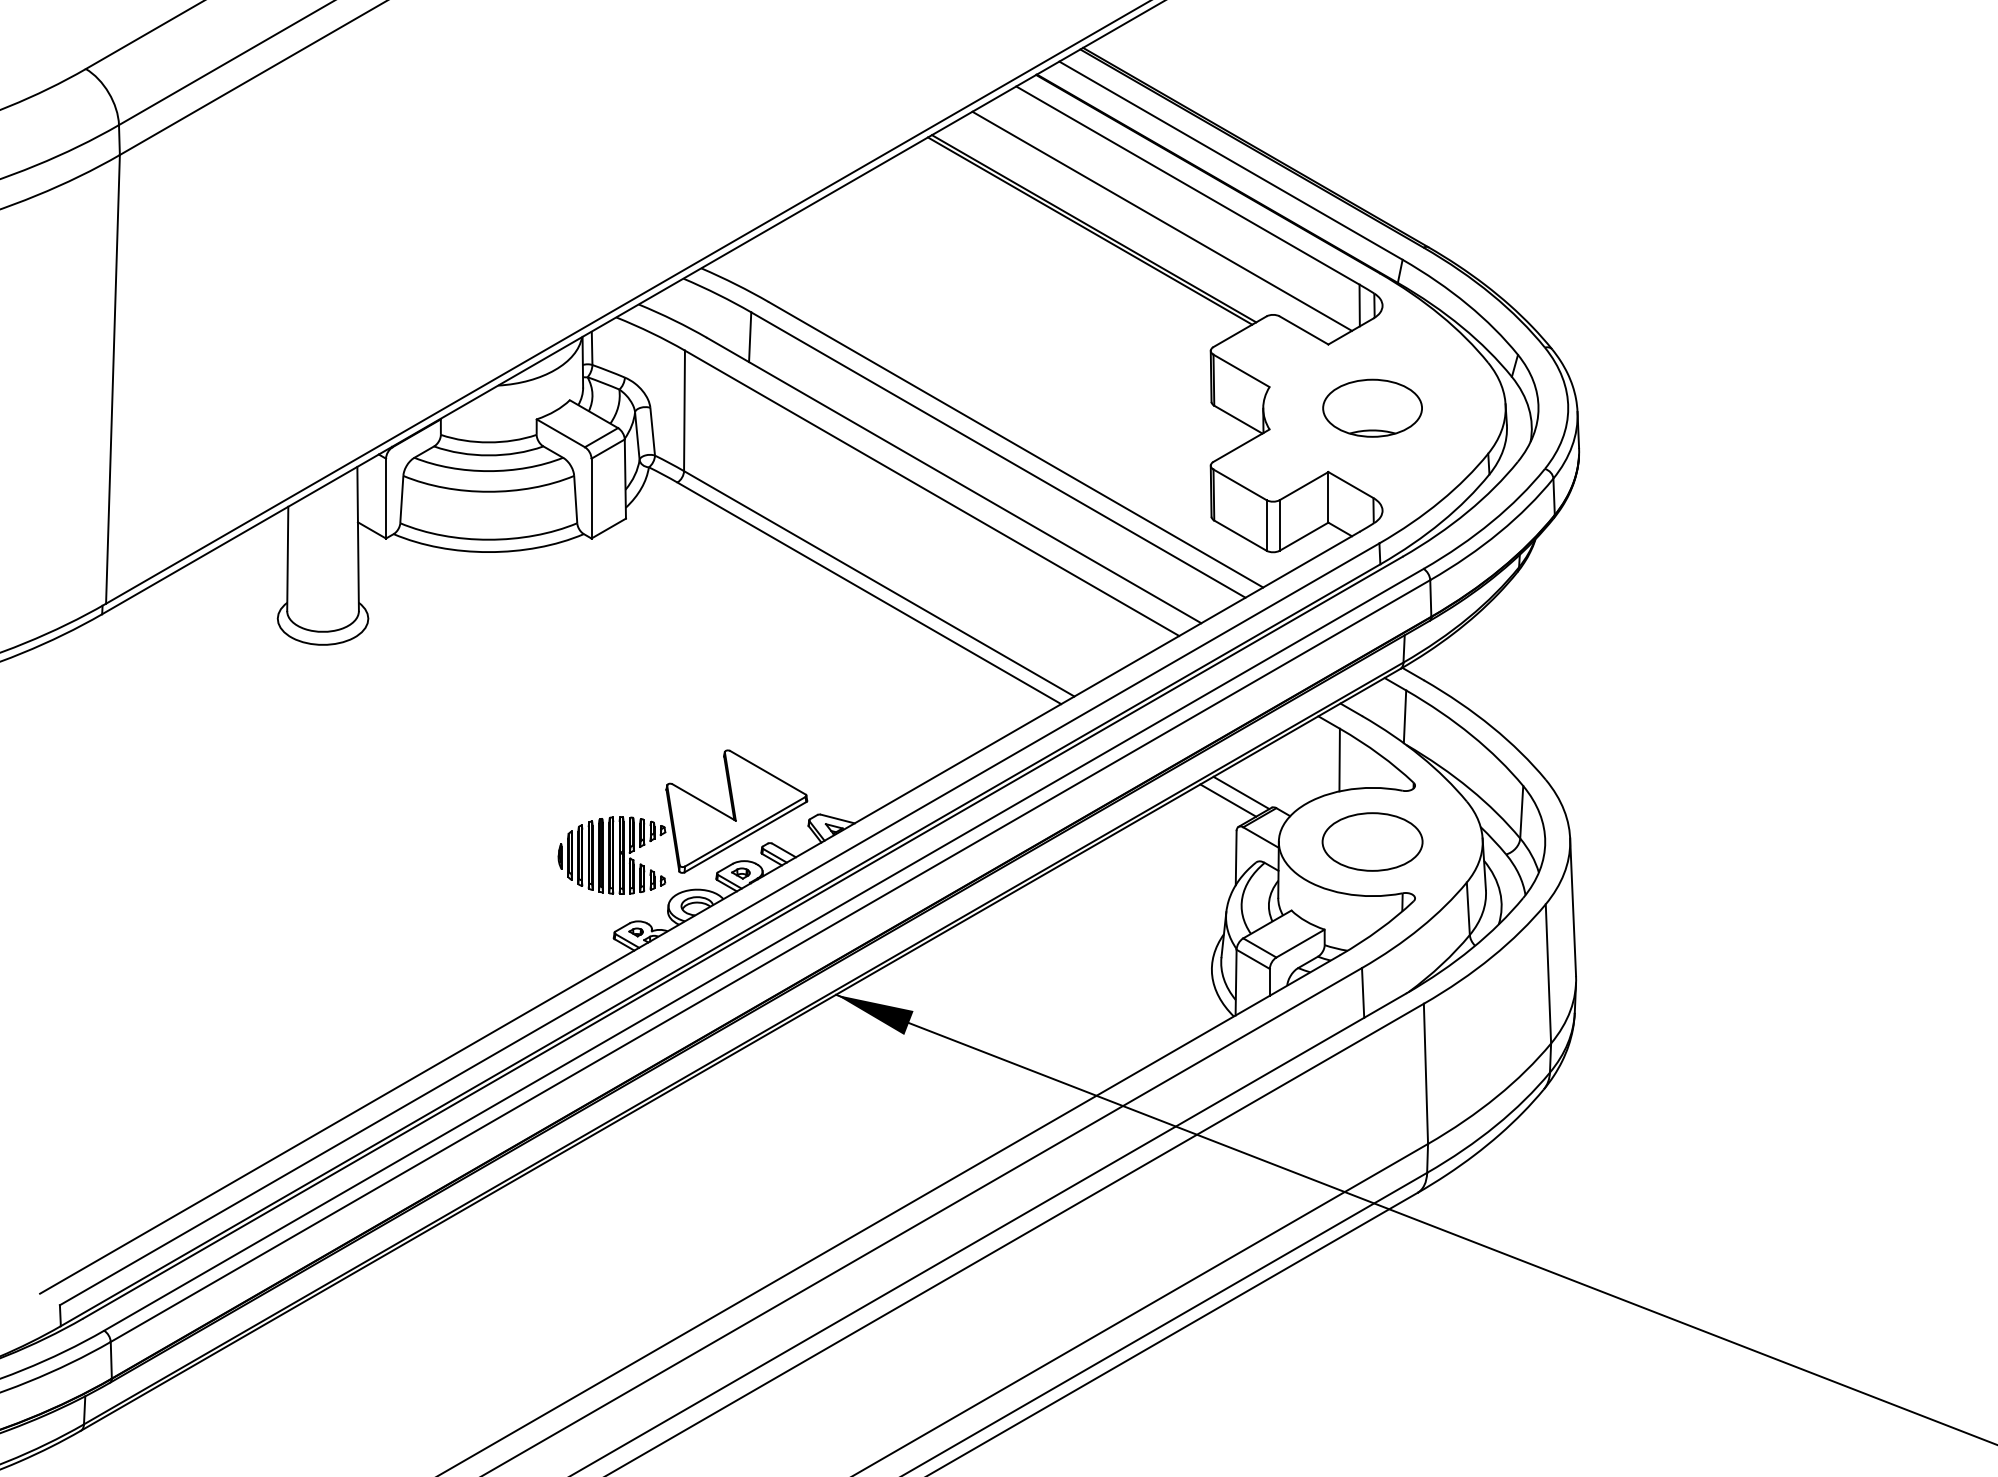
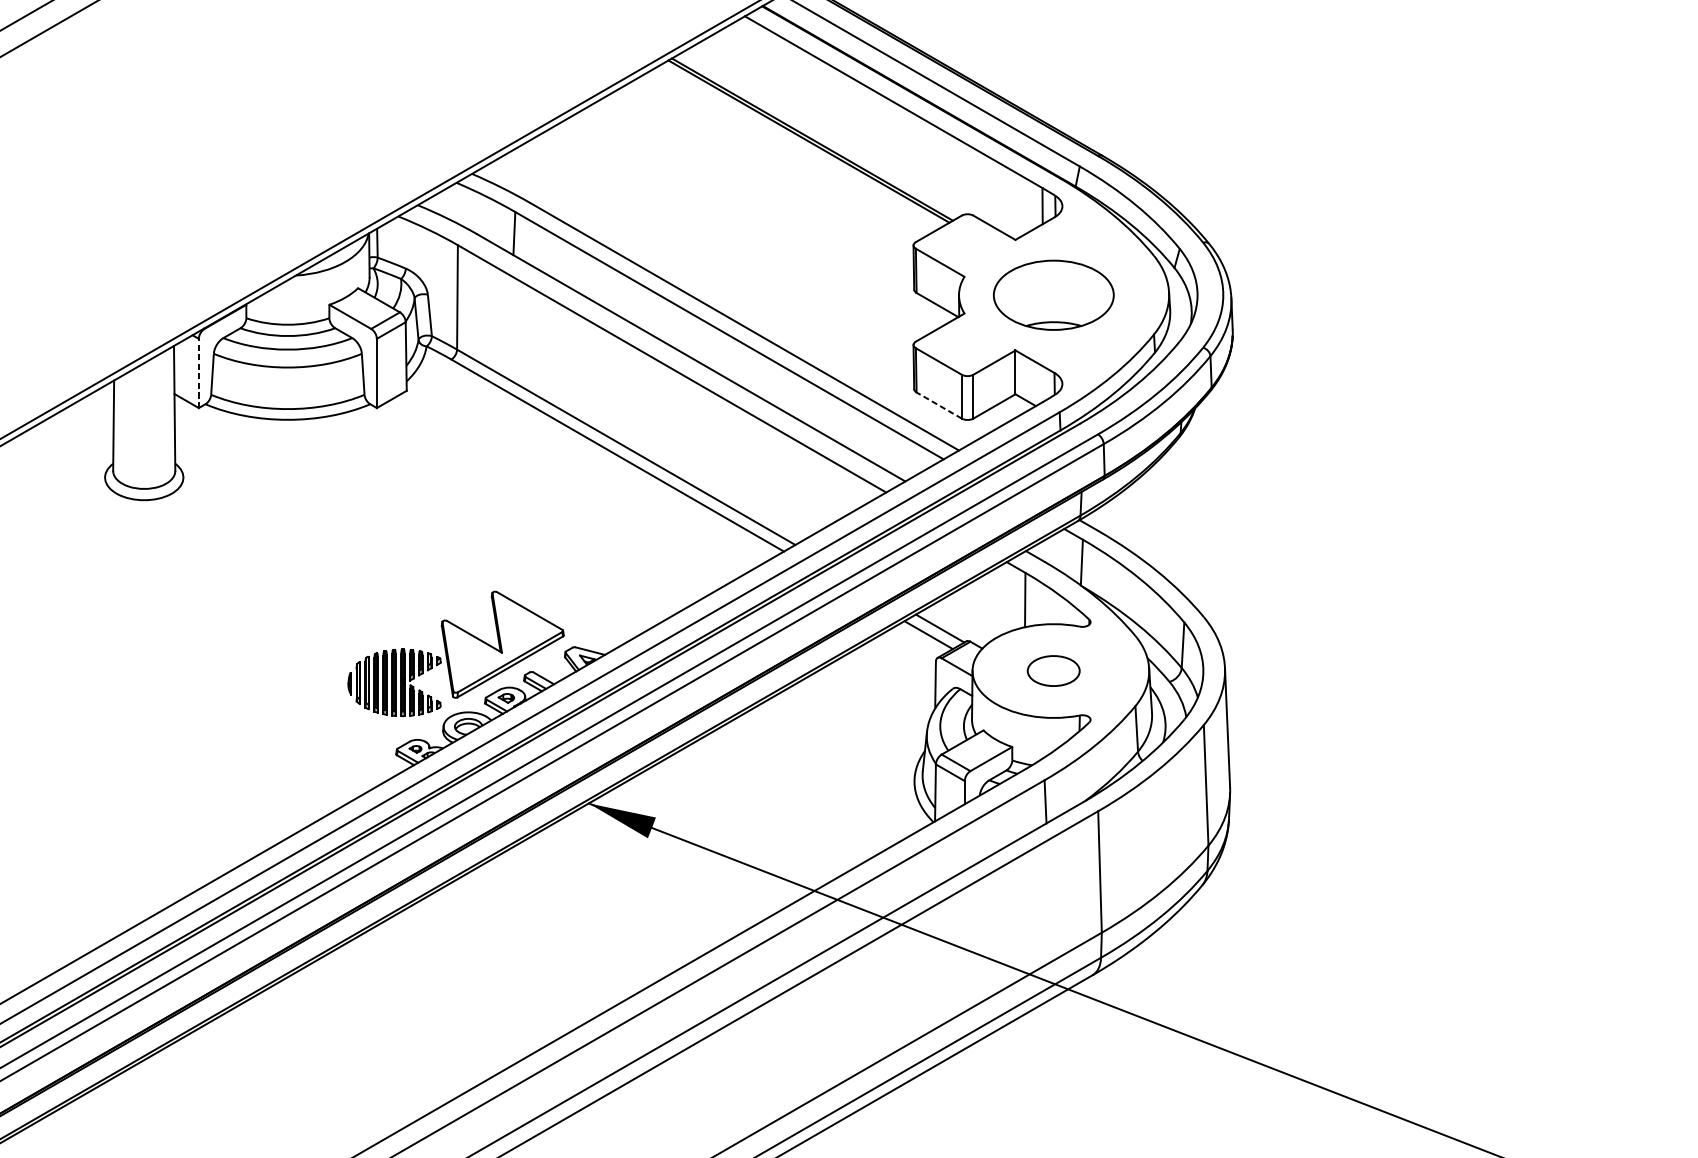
line: (1161, 220) -> (870, 132), removed
part: (1372, 407) -> (1053, 294), size x1.4
line: (386, 498) -> (199, 373), solid -> dashed
line: (1239, 535) -> (938, 405), solid -> dashed
part: (1372, 841) -> (1053, 670), size x0.6

